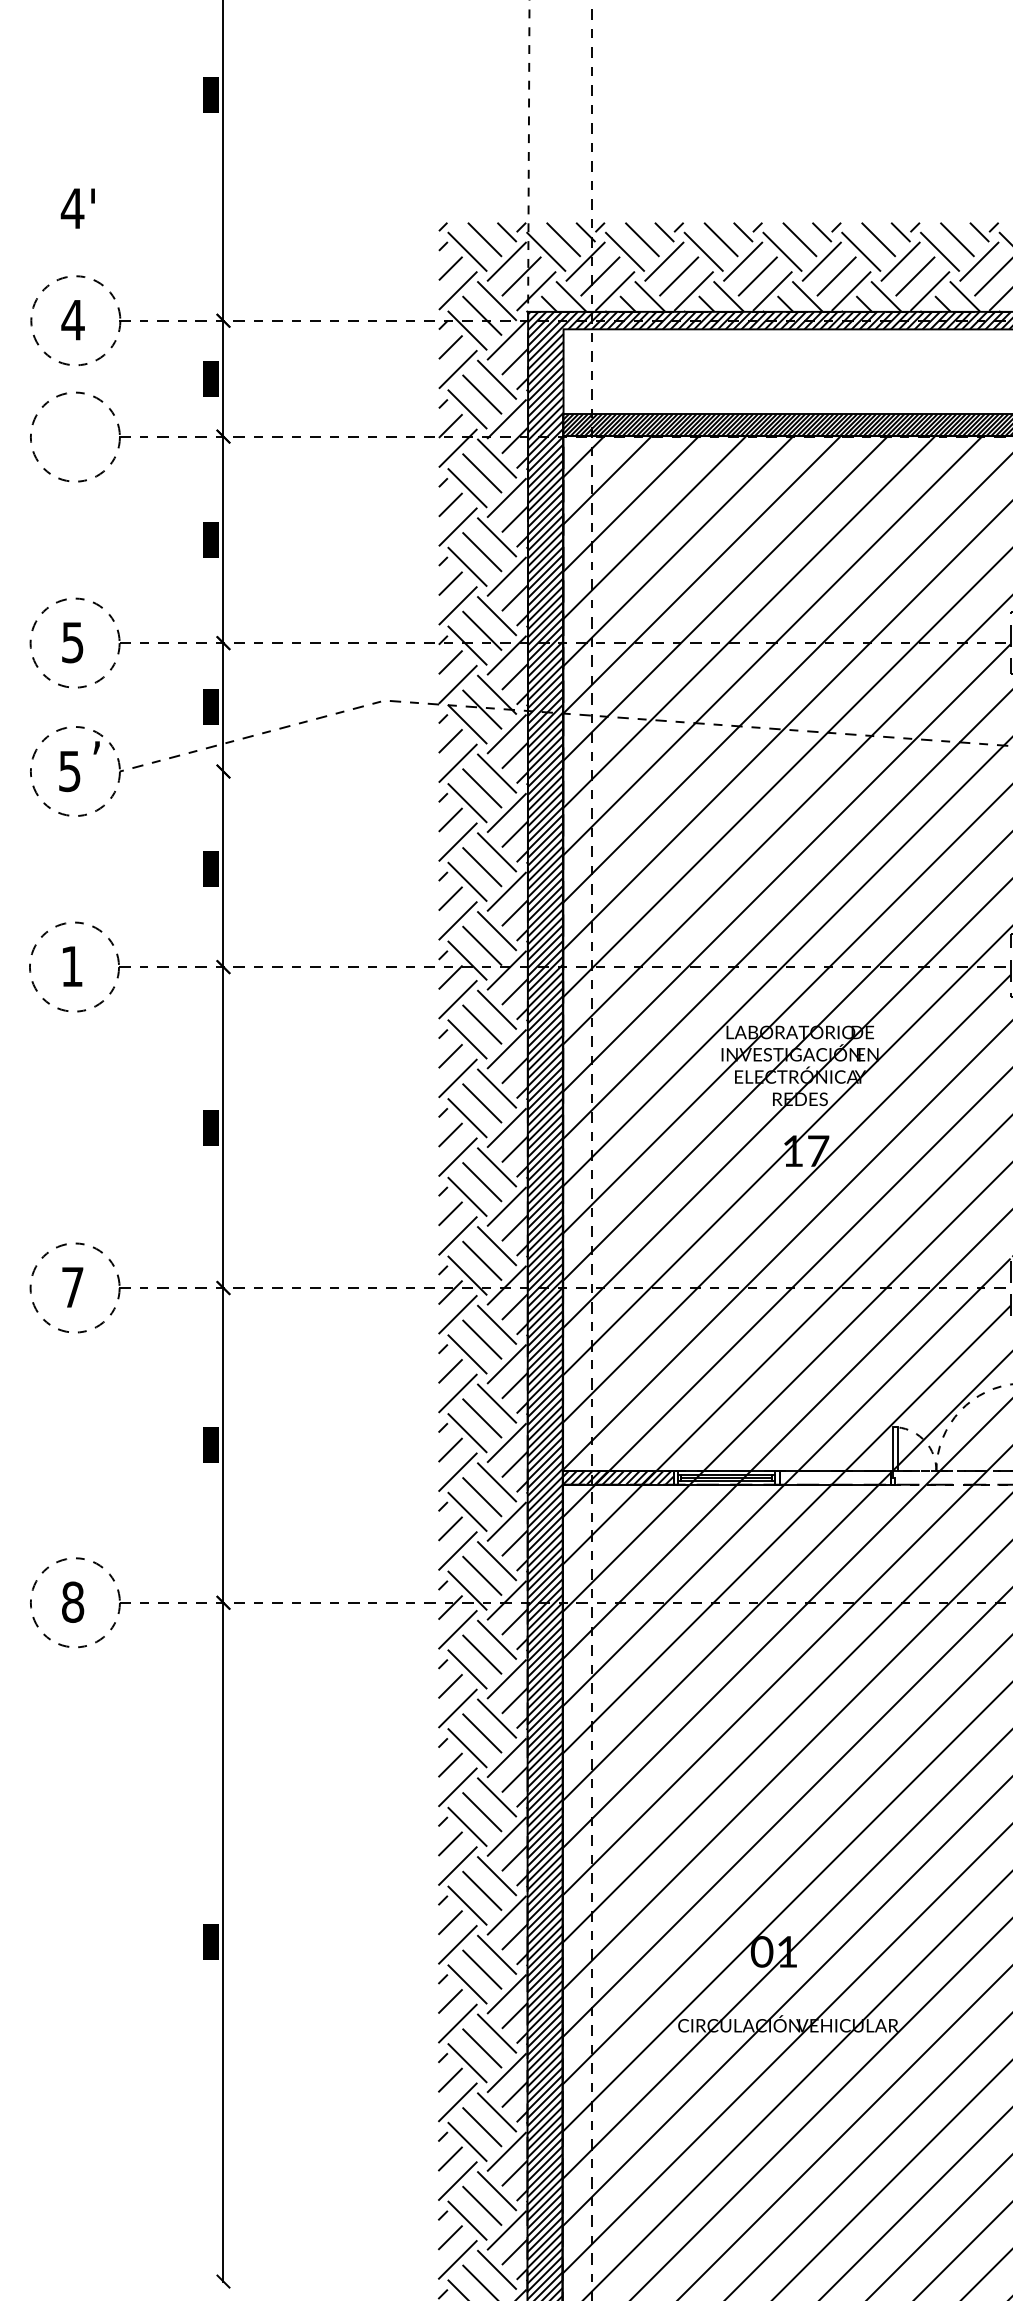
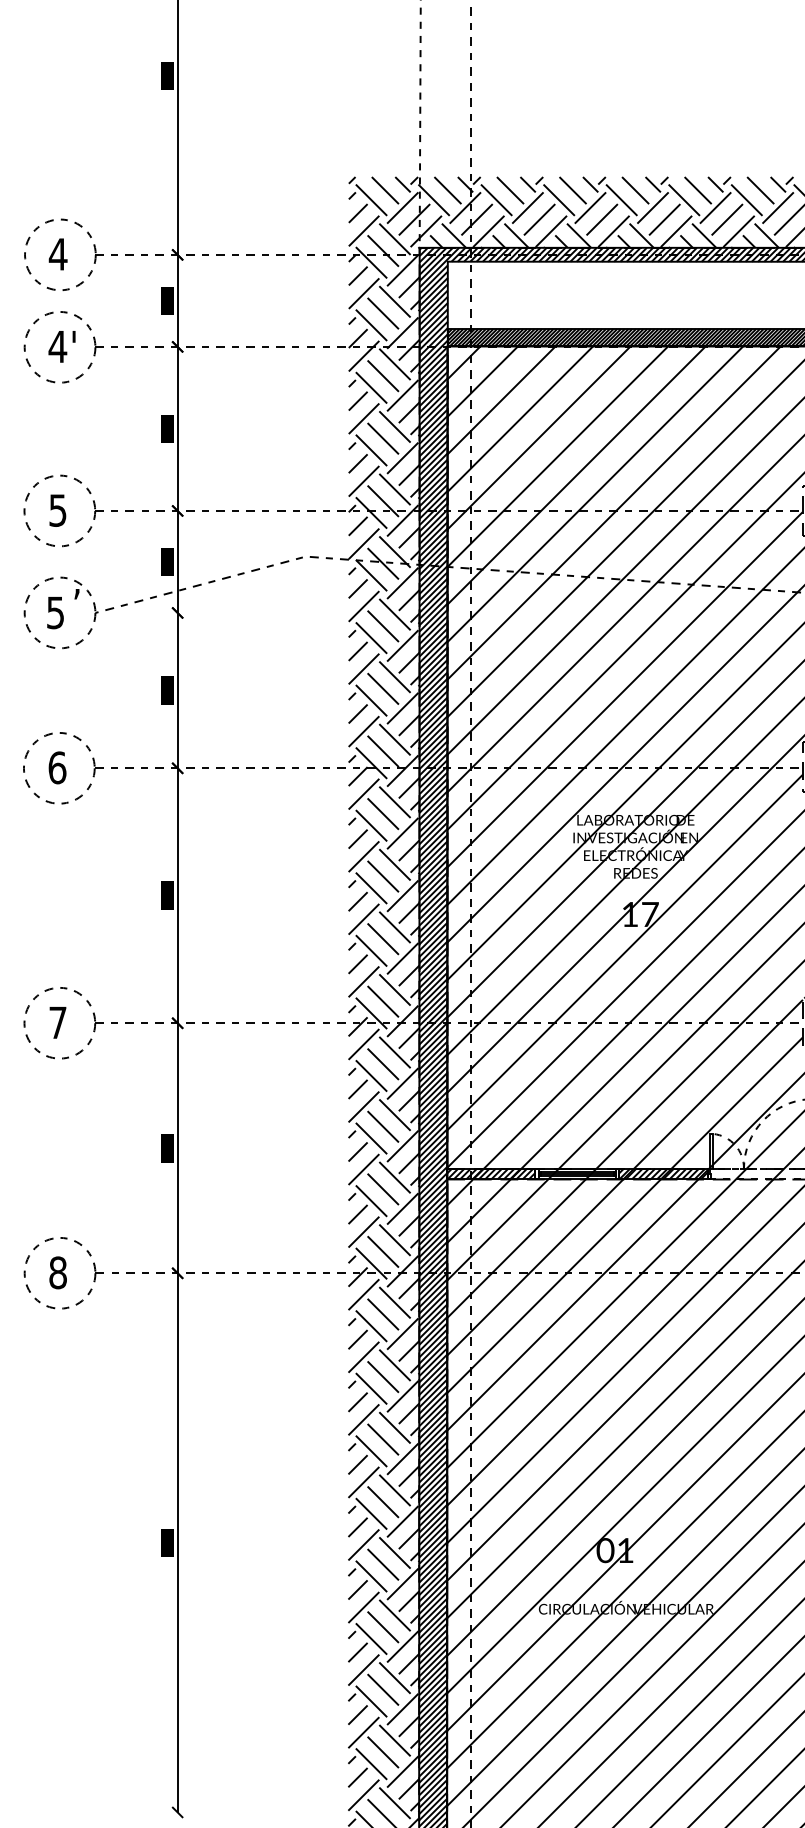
text: (77, 208) -> (61, 346), moved
text: (72, 966) -> (57, 767), 1 -> 6
hatch: (835, 1477) -> (663, 1173), added

